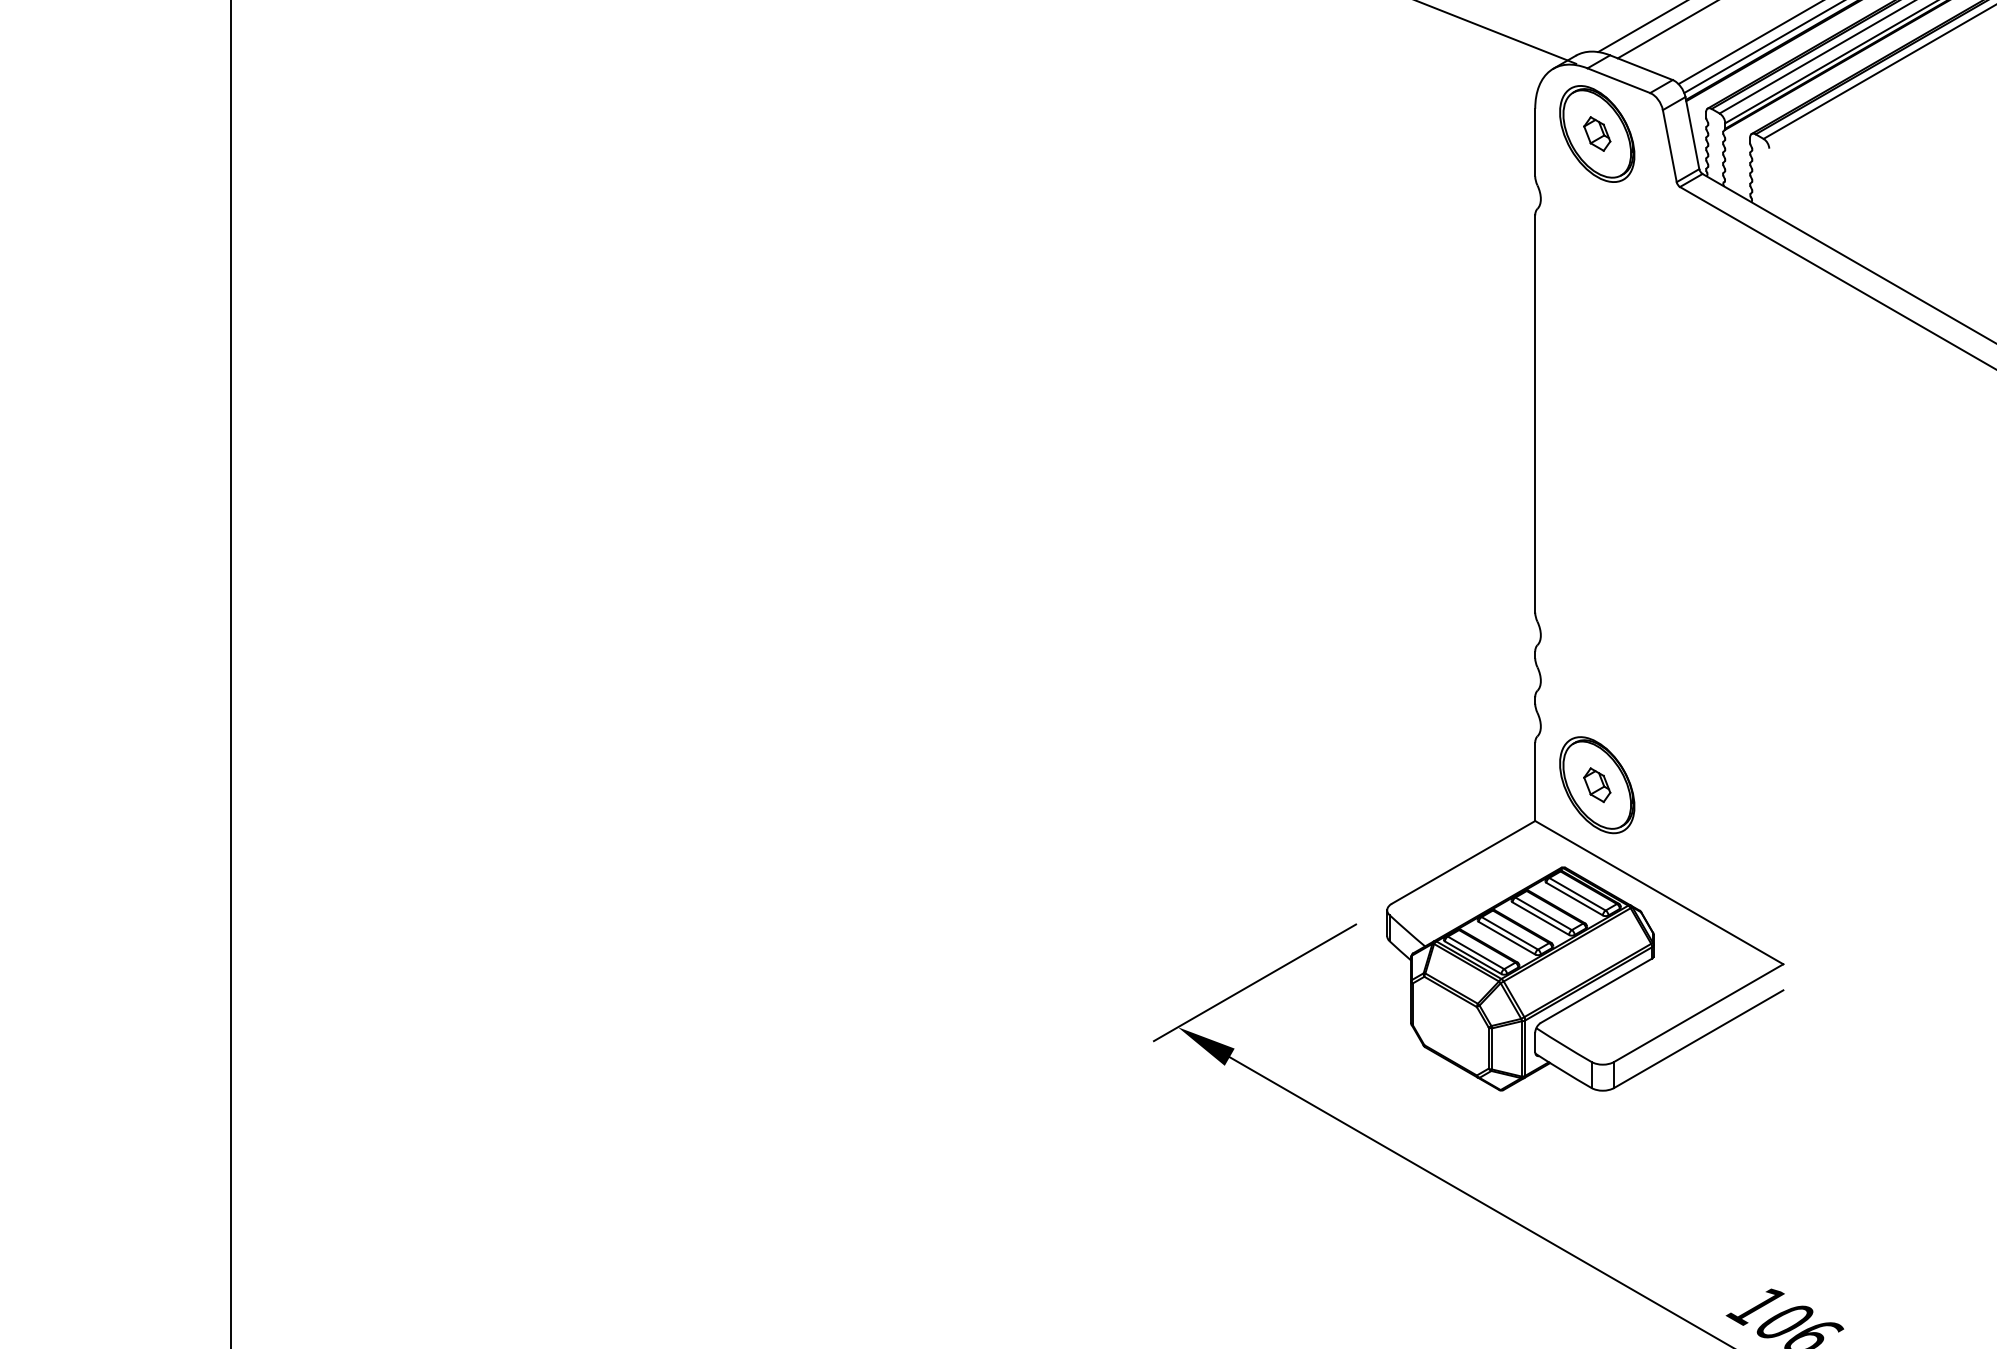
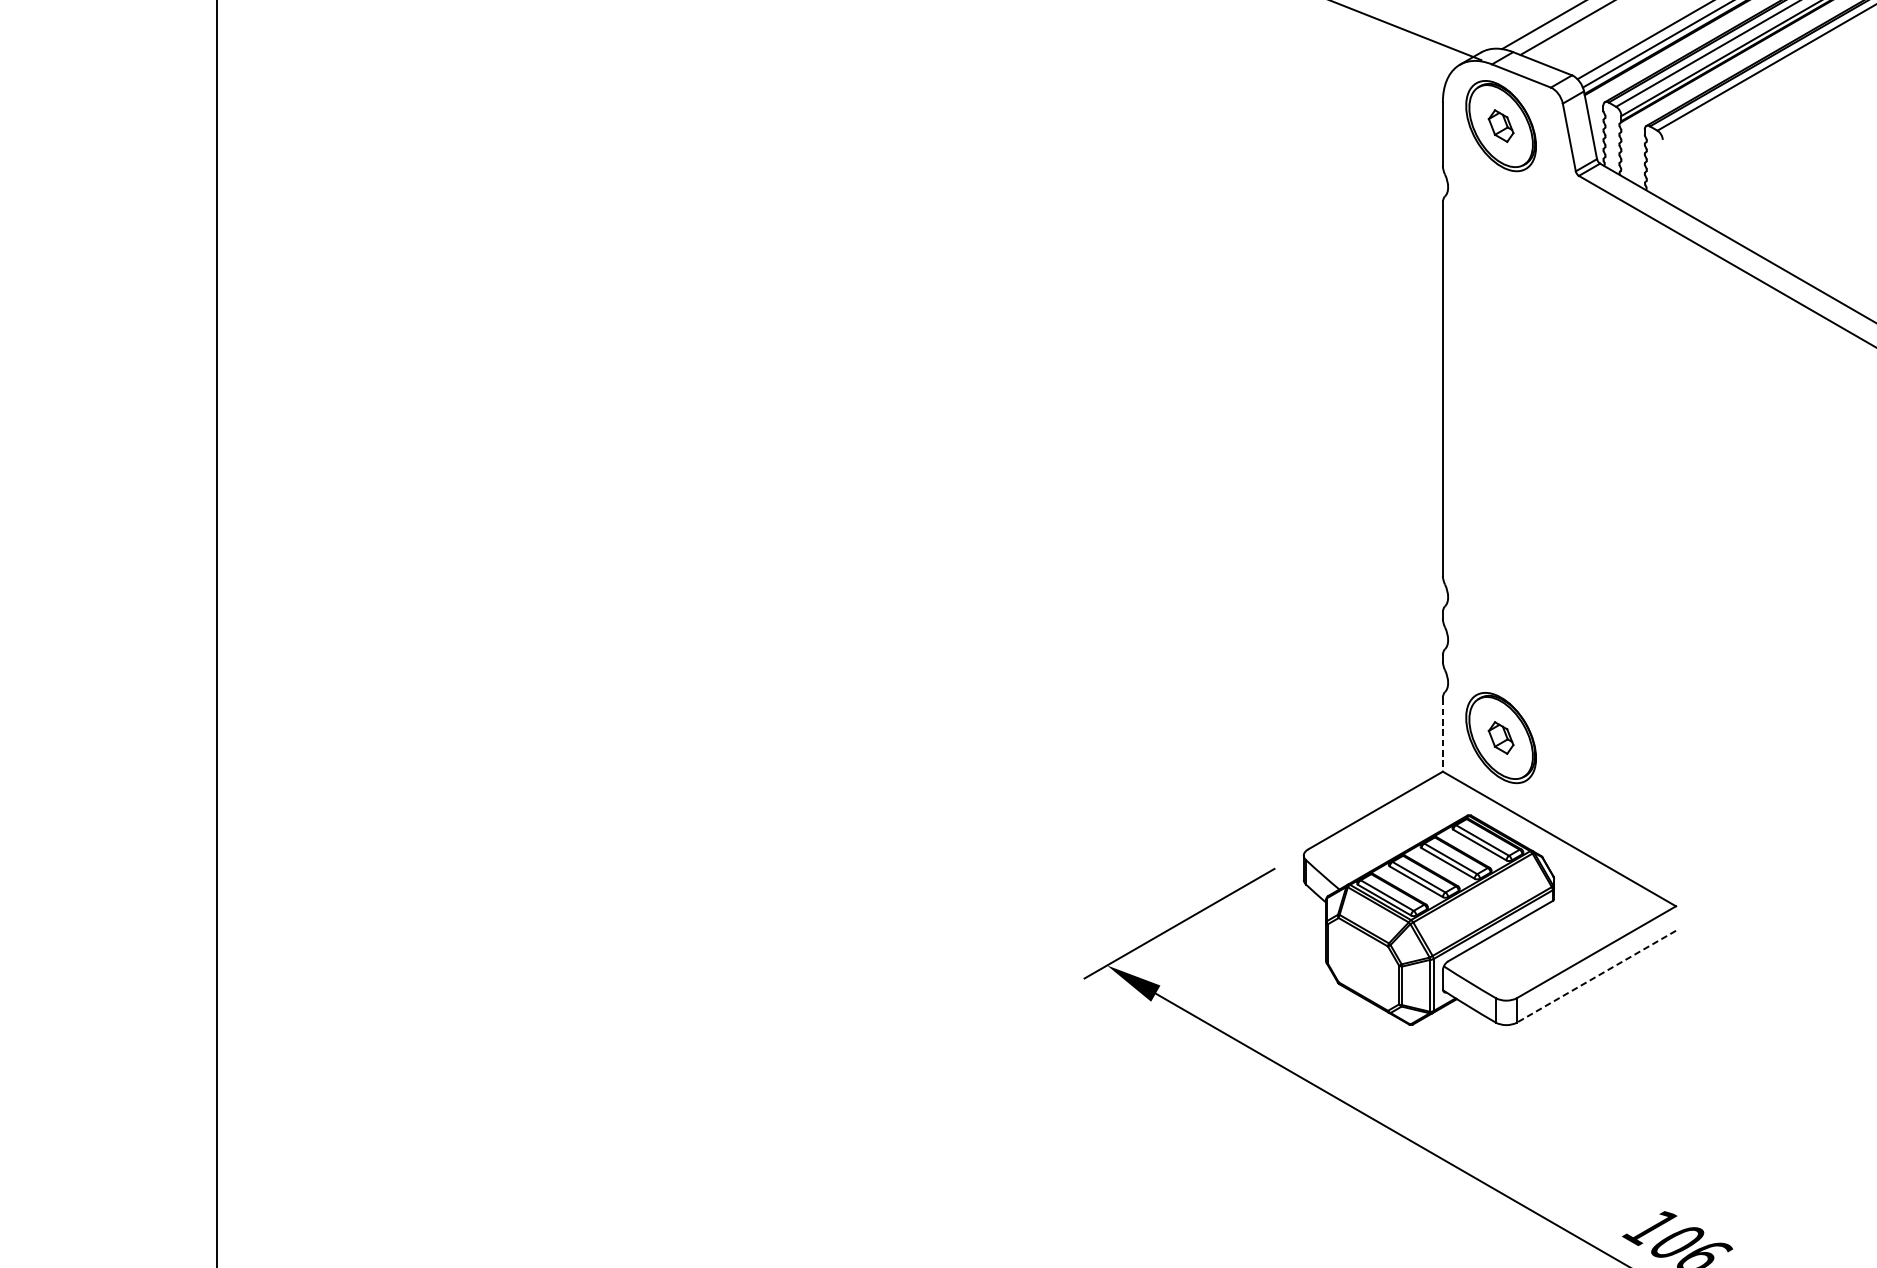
line: (1535, 782) -> (1443, 735), solid -> dashed
line: (1698, 1039) -> (1596, 976), solid -> dashed

